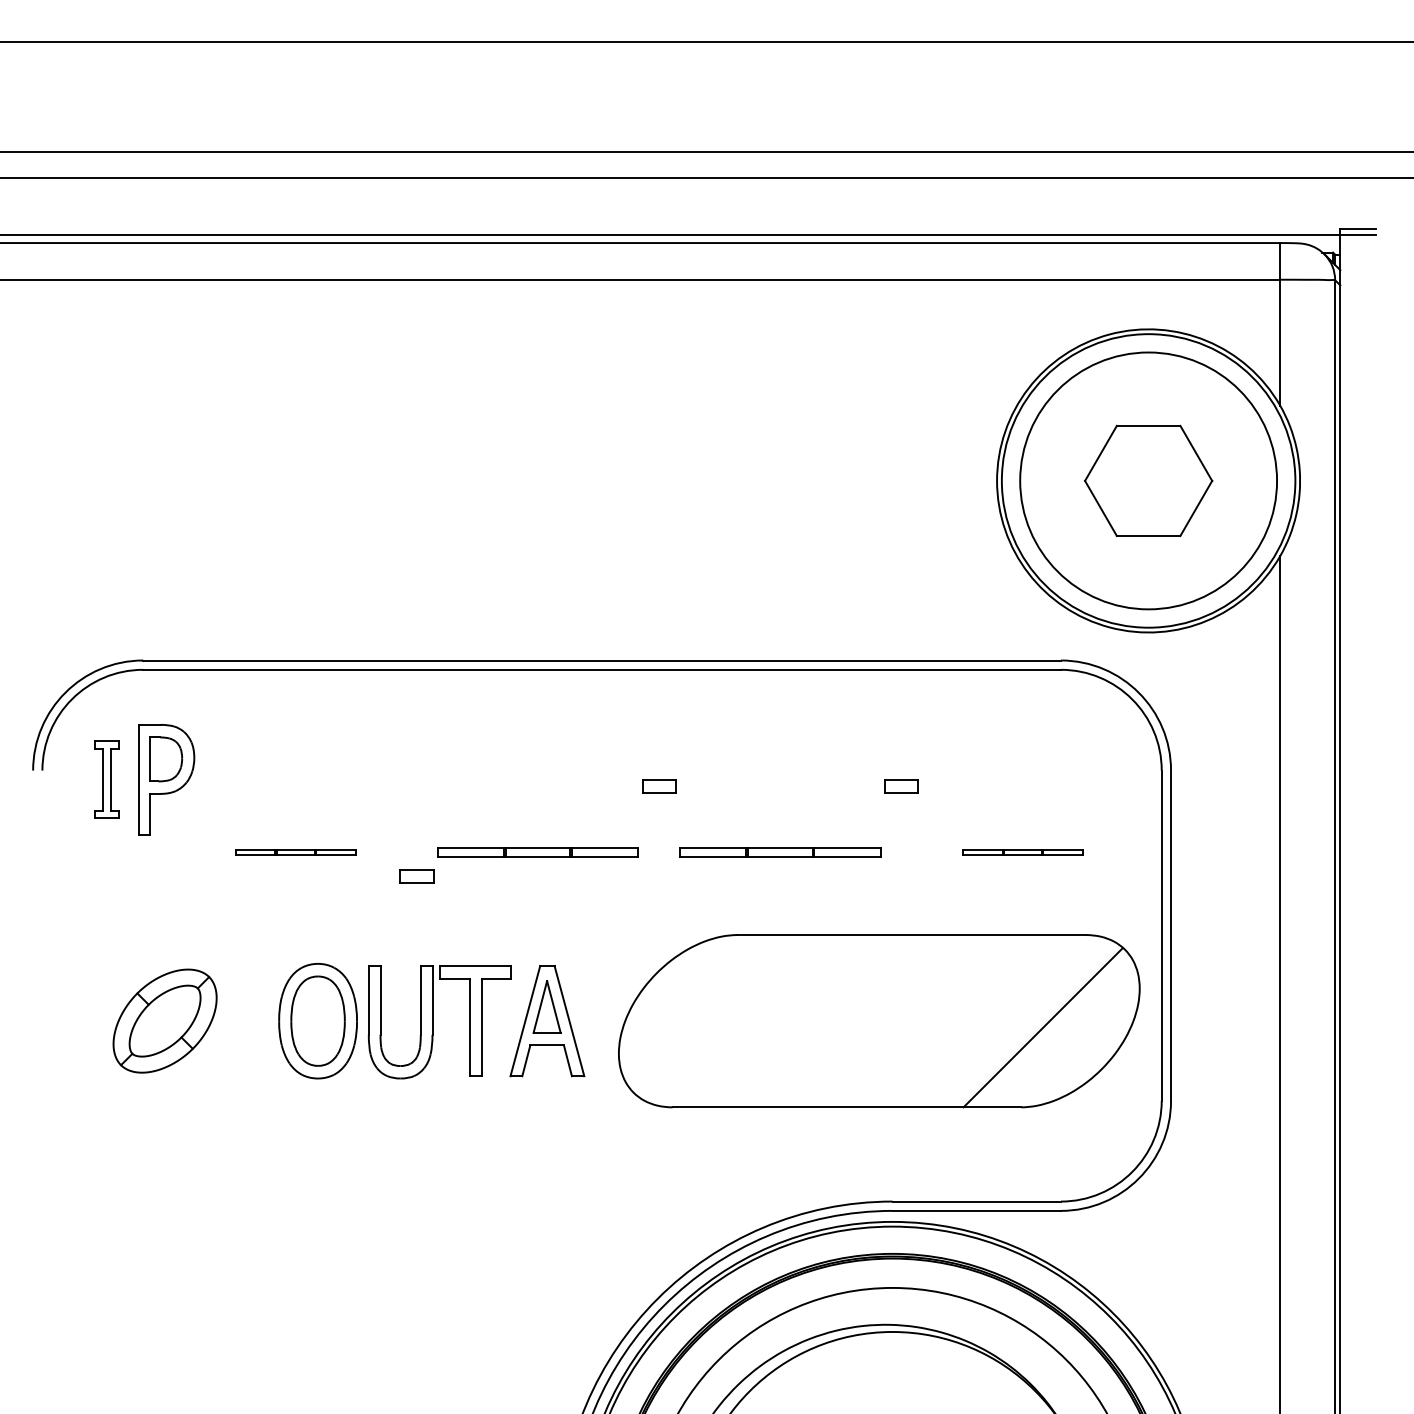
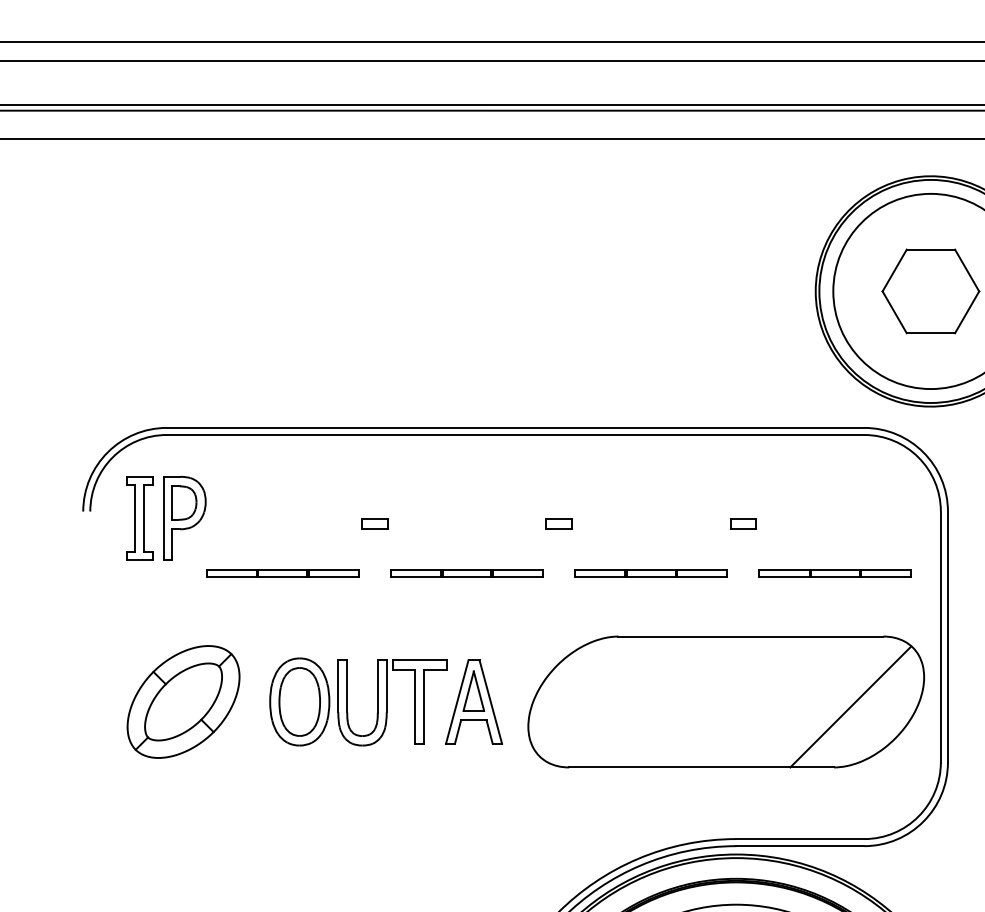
part: (106, 779) -> (139, 518), size x1.43
part: (295, 852) -> (282, 573), size x1.67
part: (1022, 852) -> (835, 573), size x1.67
part: (416, 876) -> (374, 523), moved
part: (164, 1020) -> (183, 701), size x1.43

